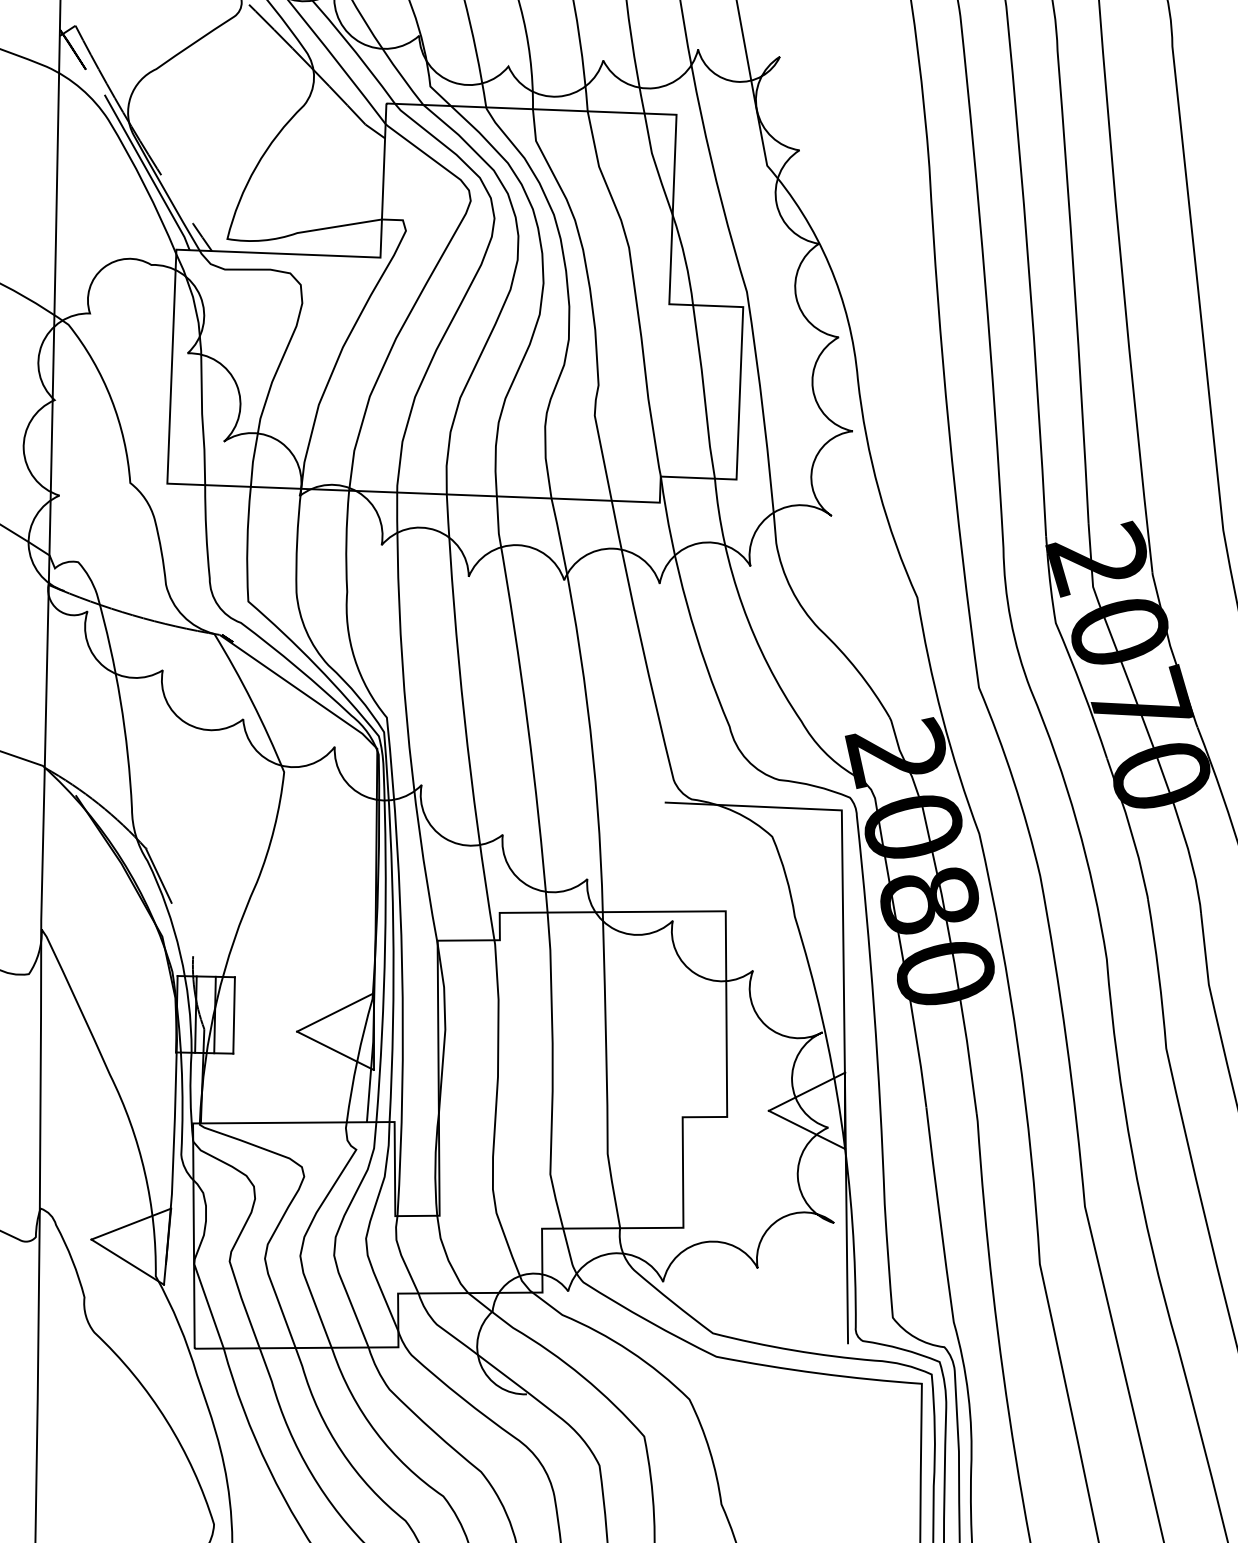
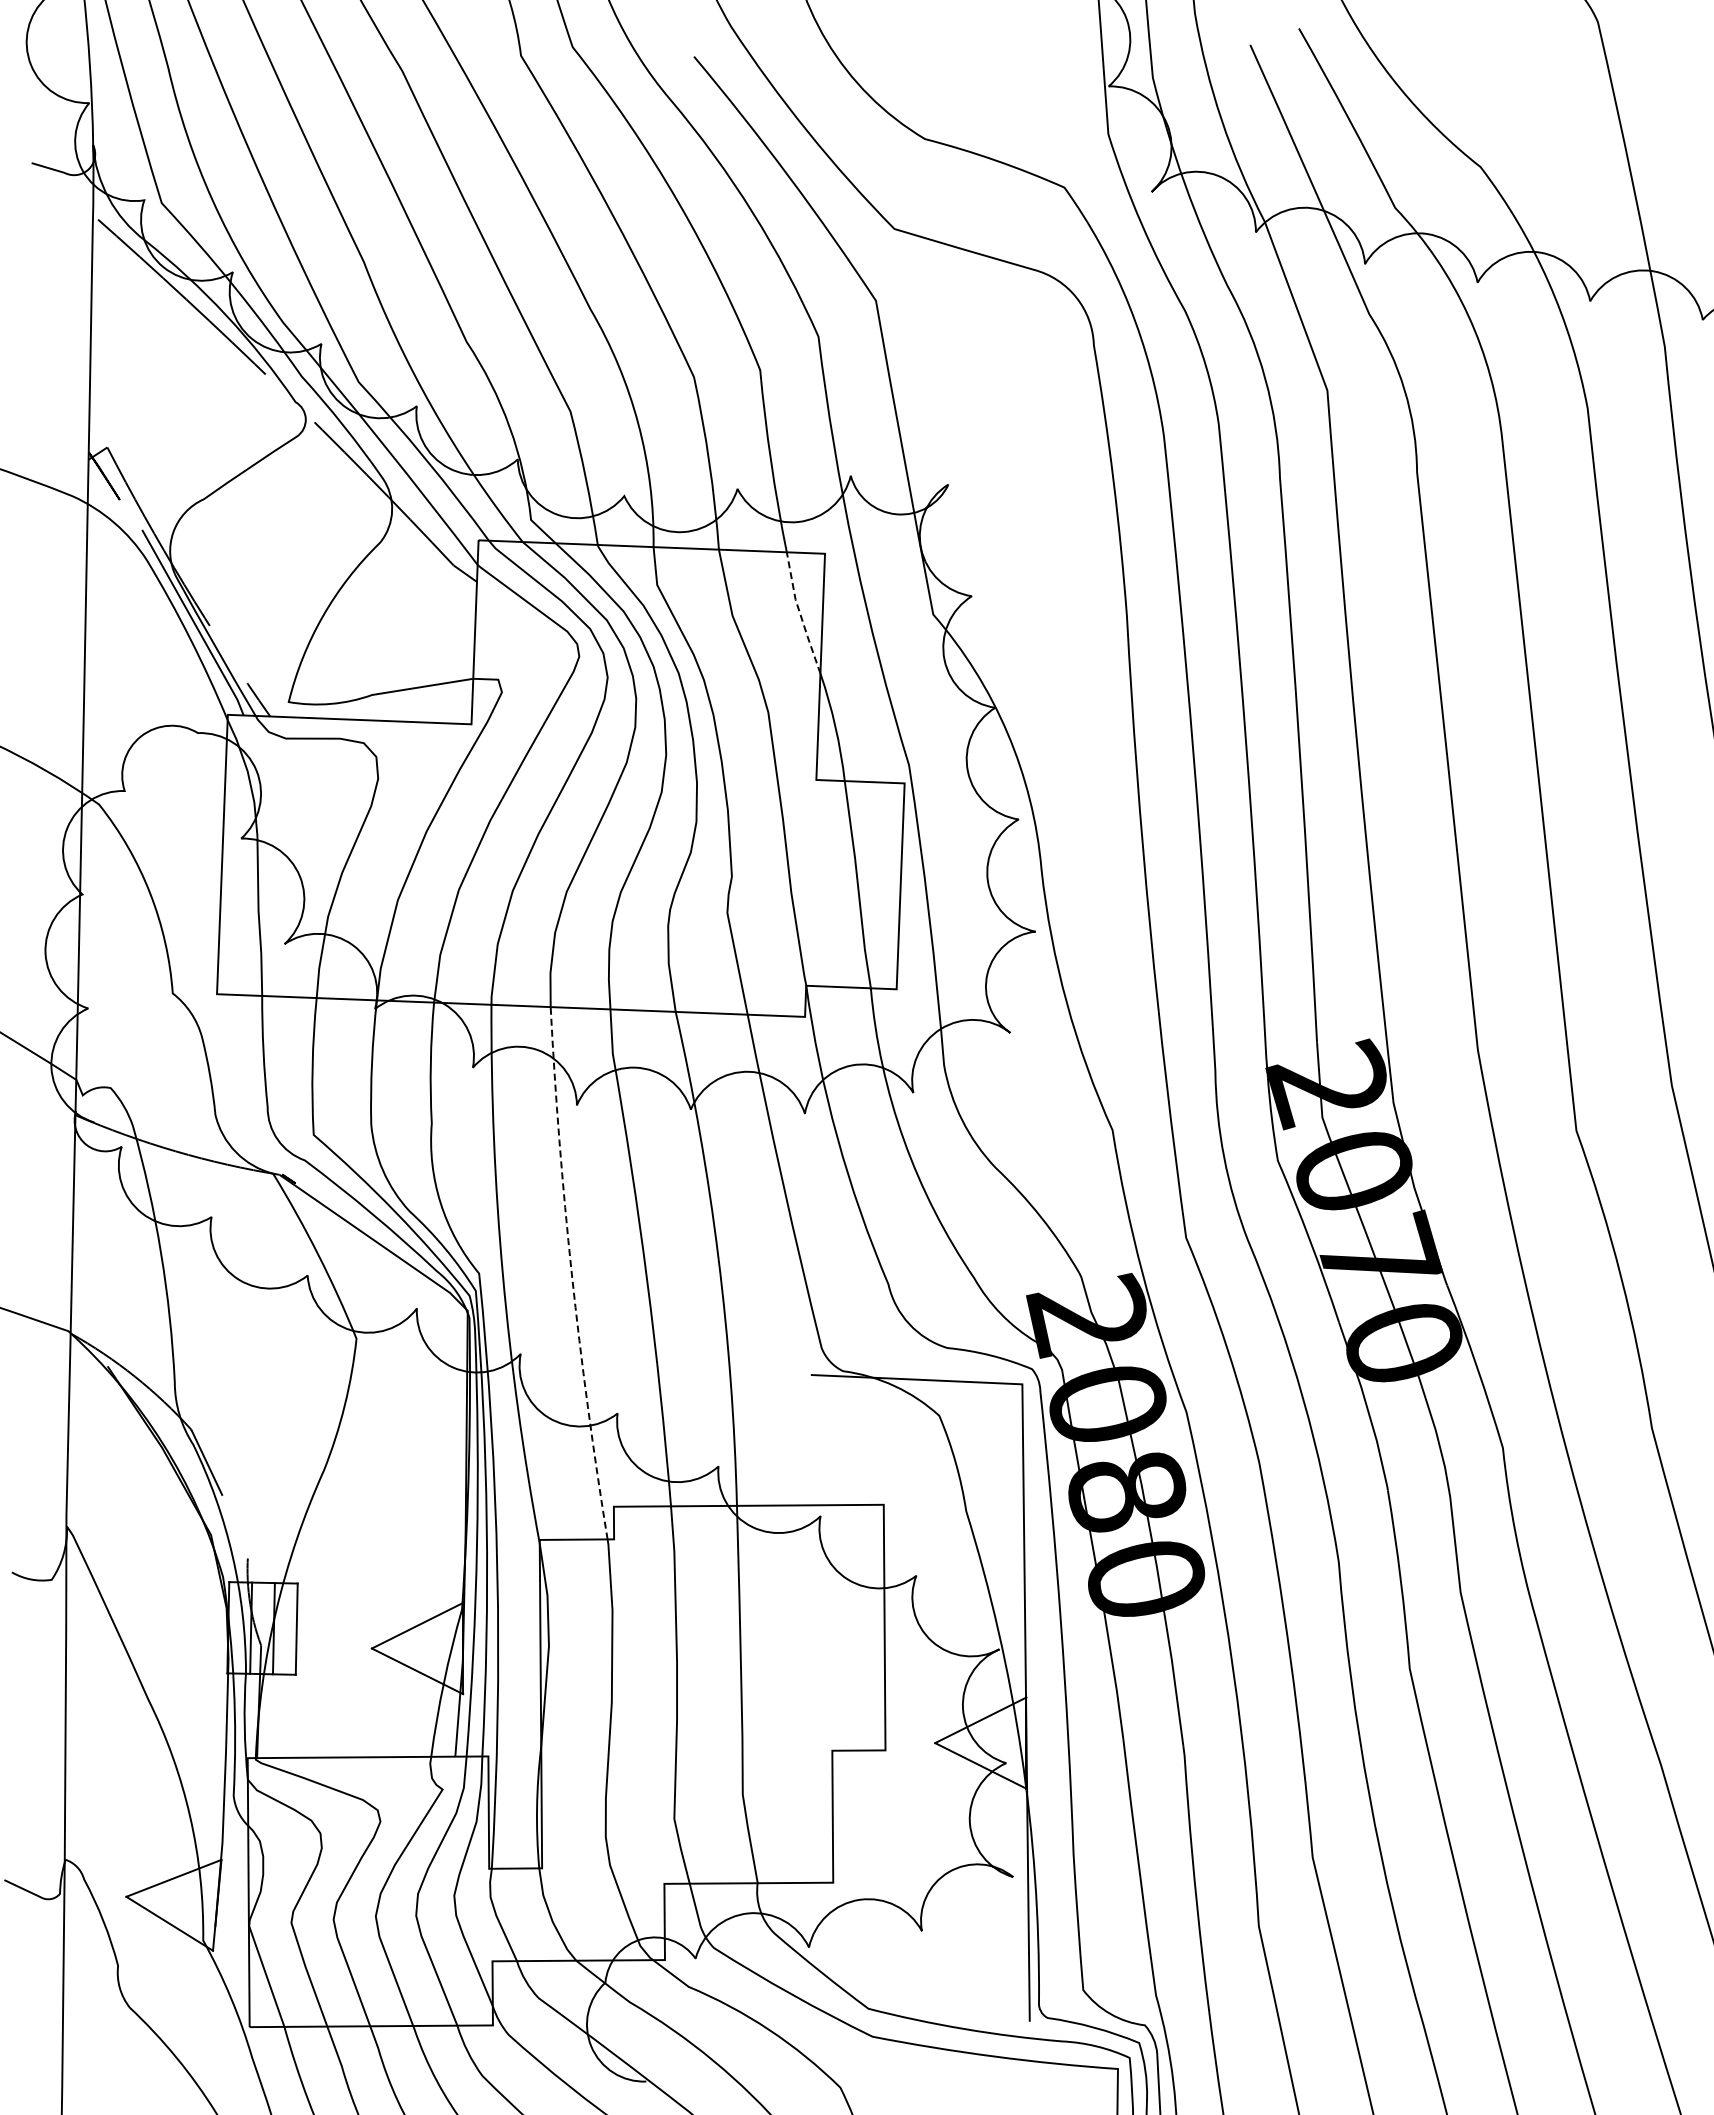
line: (656, 164) -> (800, 613), solid -> dashed
line: (464, 718) -> (571, 1274), solid -> dashed

